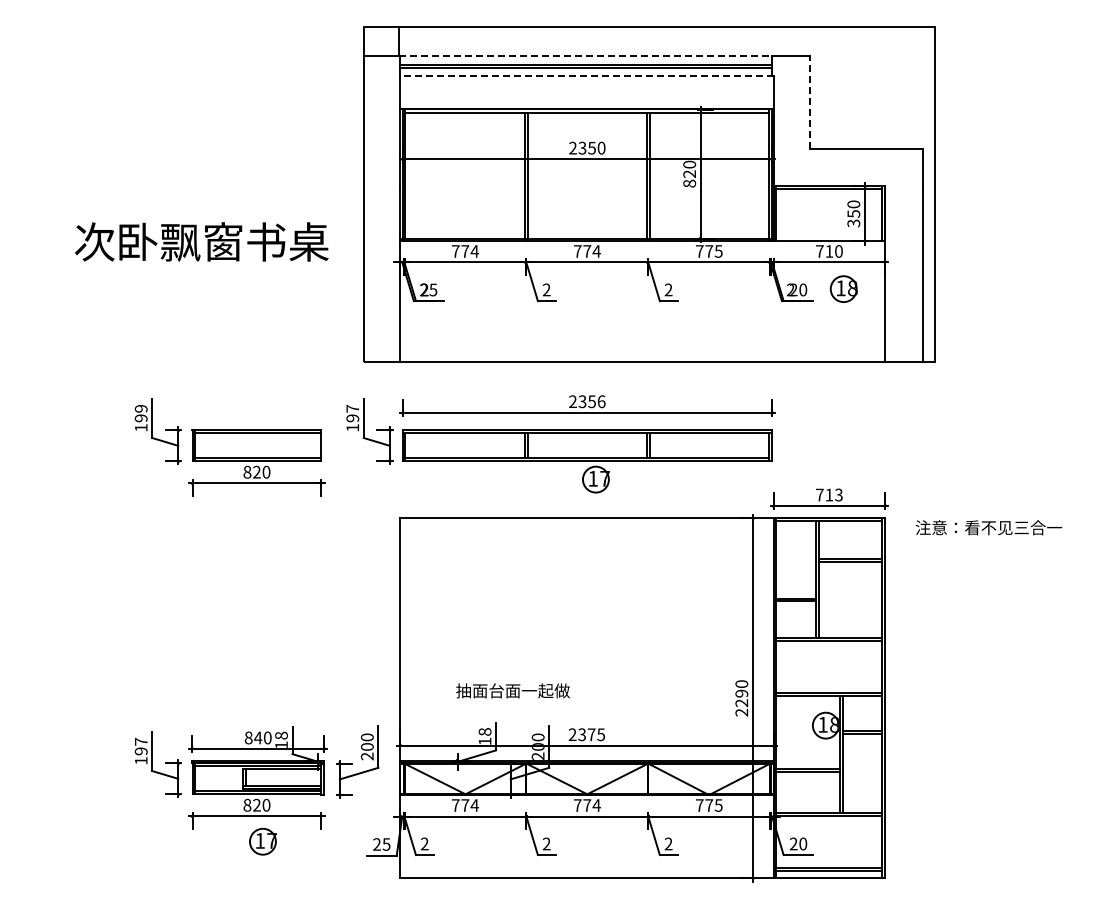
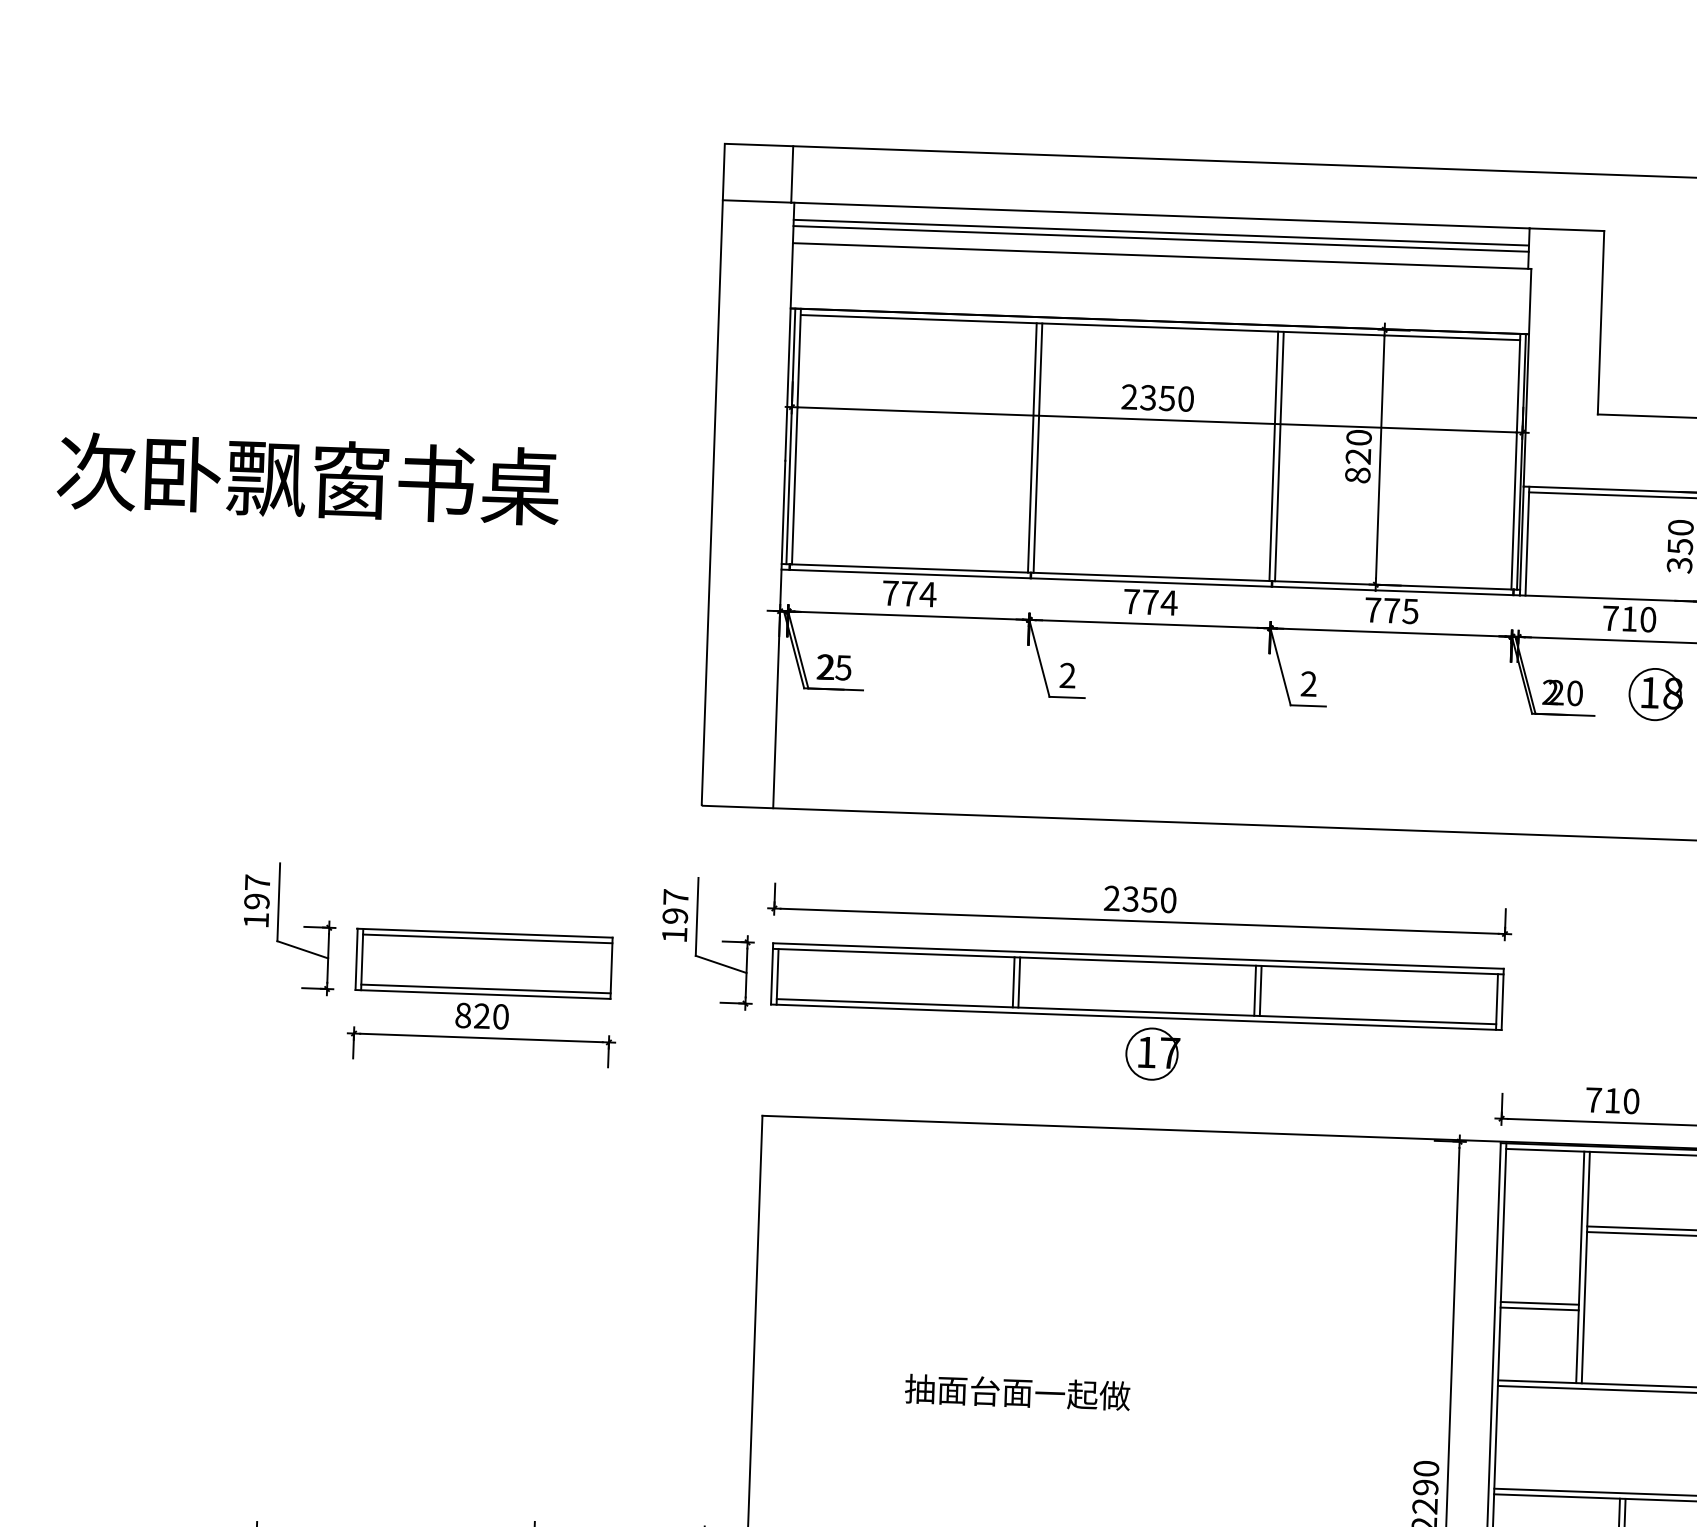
line: (585, 55) -> (1160, 214), dashed -> solid
line: (586, 76) -> (1161, 256), dashed -> solid
line: (809, 101) -> (1600, 321), dashed -> solid
text: (201, 241) -> (307, 477), moved
text: (601, 401) -> (1168, 900), 2356 -> 2350
text: (140, 408) -> (256, 882), 199 -> 197
text: (838, 494) -> (1630, 1100), 713 -> 710
text: (512, 690) -> (1016, 1391), moved

